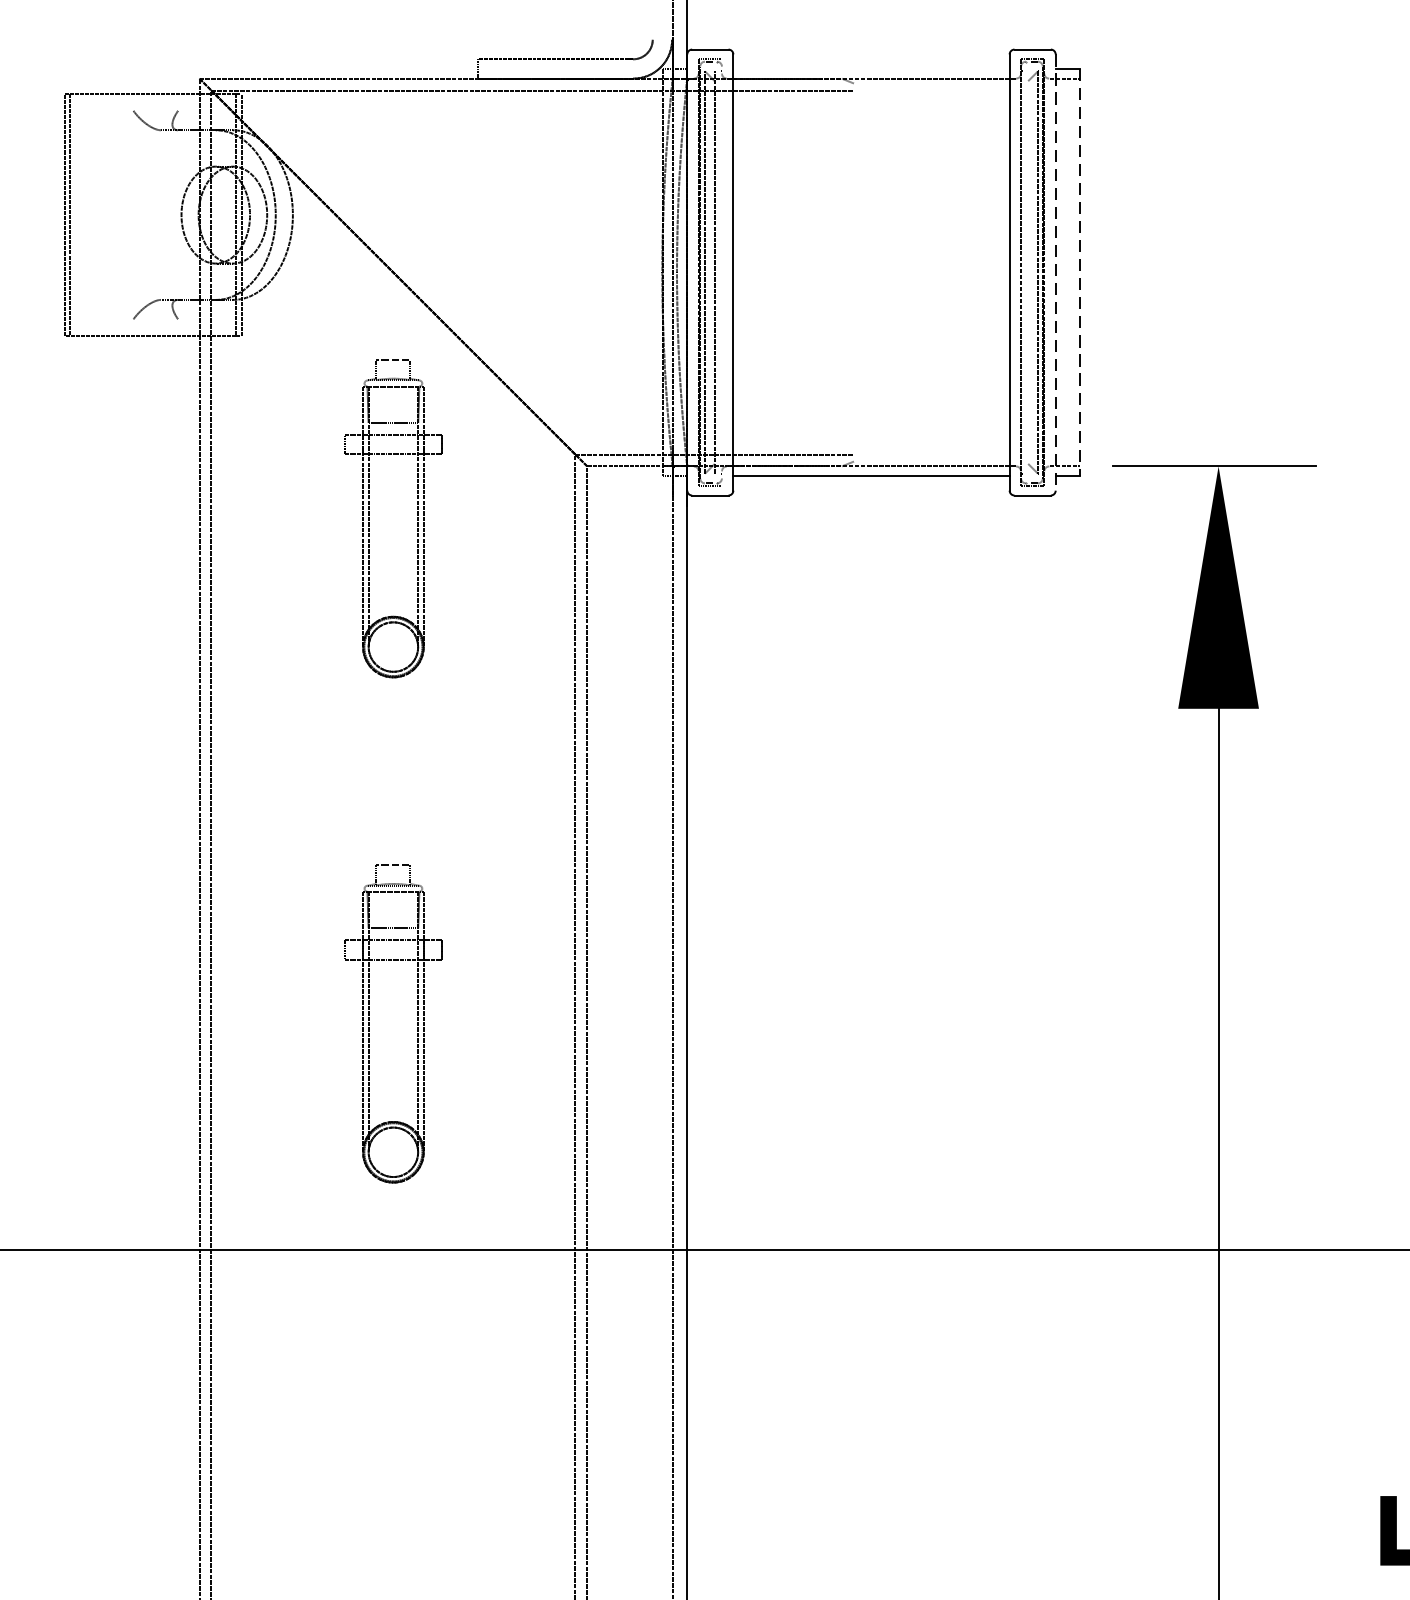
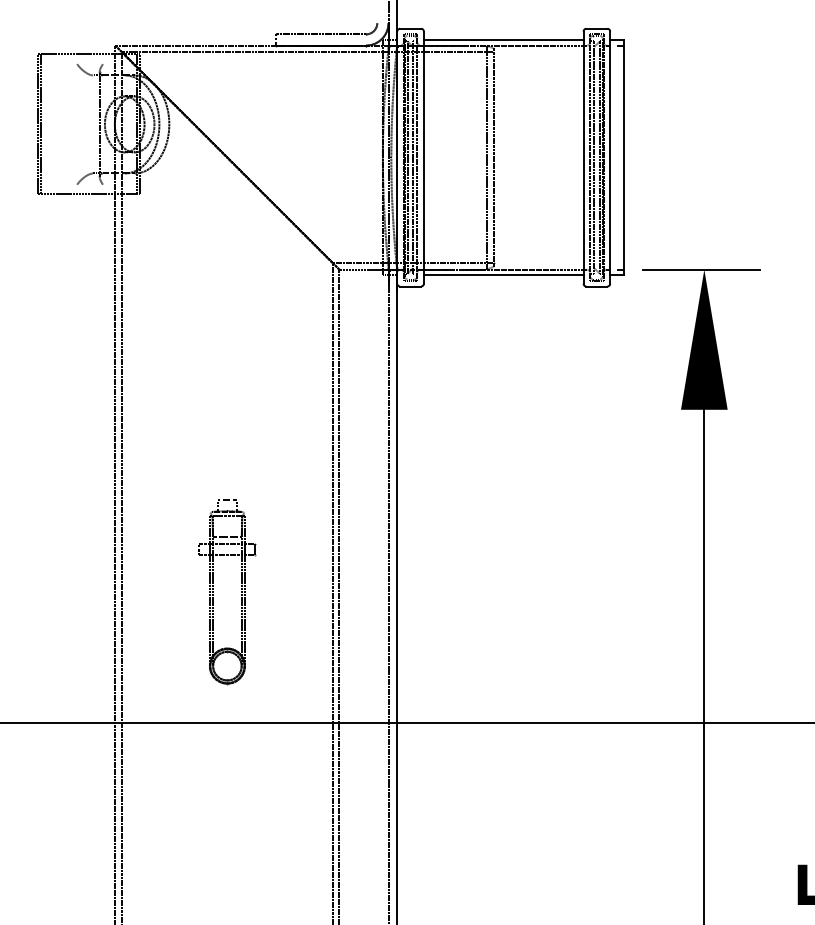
line: (871, 68) -> (503, 39), added
line: (172, 215) -> (99, 124), added
line: (722, 272) -> (417, 157), added
line: (841, 272) -> (486, 157), added
line: (853, 272) -> (493, 157), added
line: (1028, 272) -> (594, 157), added
line: (1080, 272) -> (624, 157), dashed -> solid
line: (1056, 274) -> (610, 158), dashed -> solid
part: (369, 519) -> (213, 300), removed

